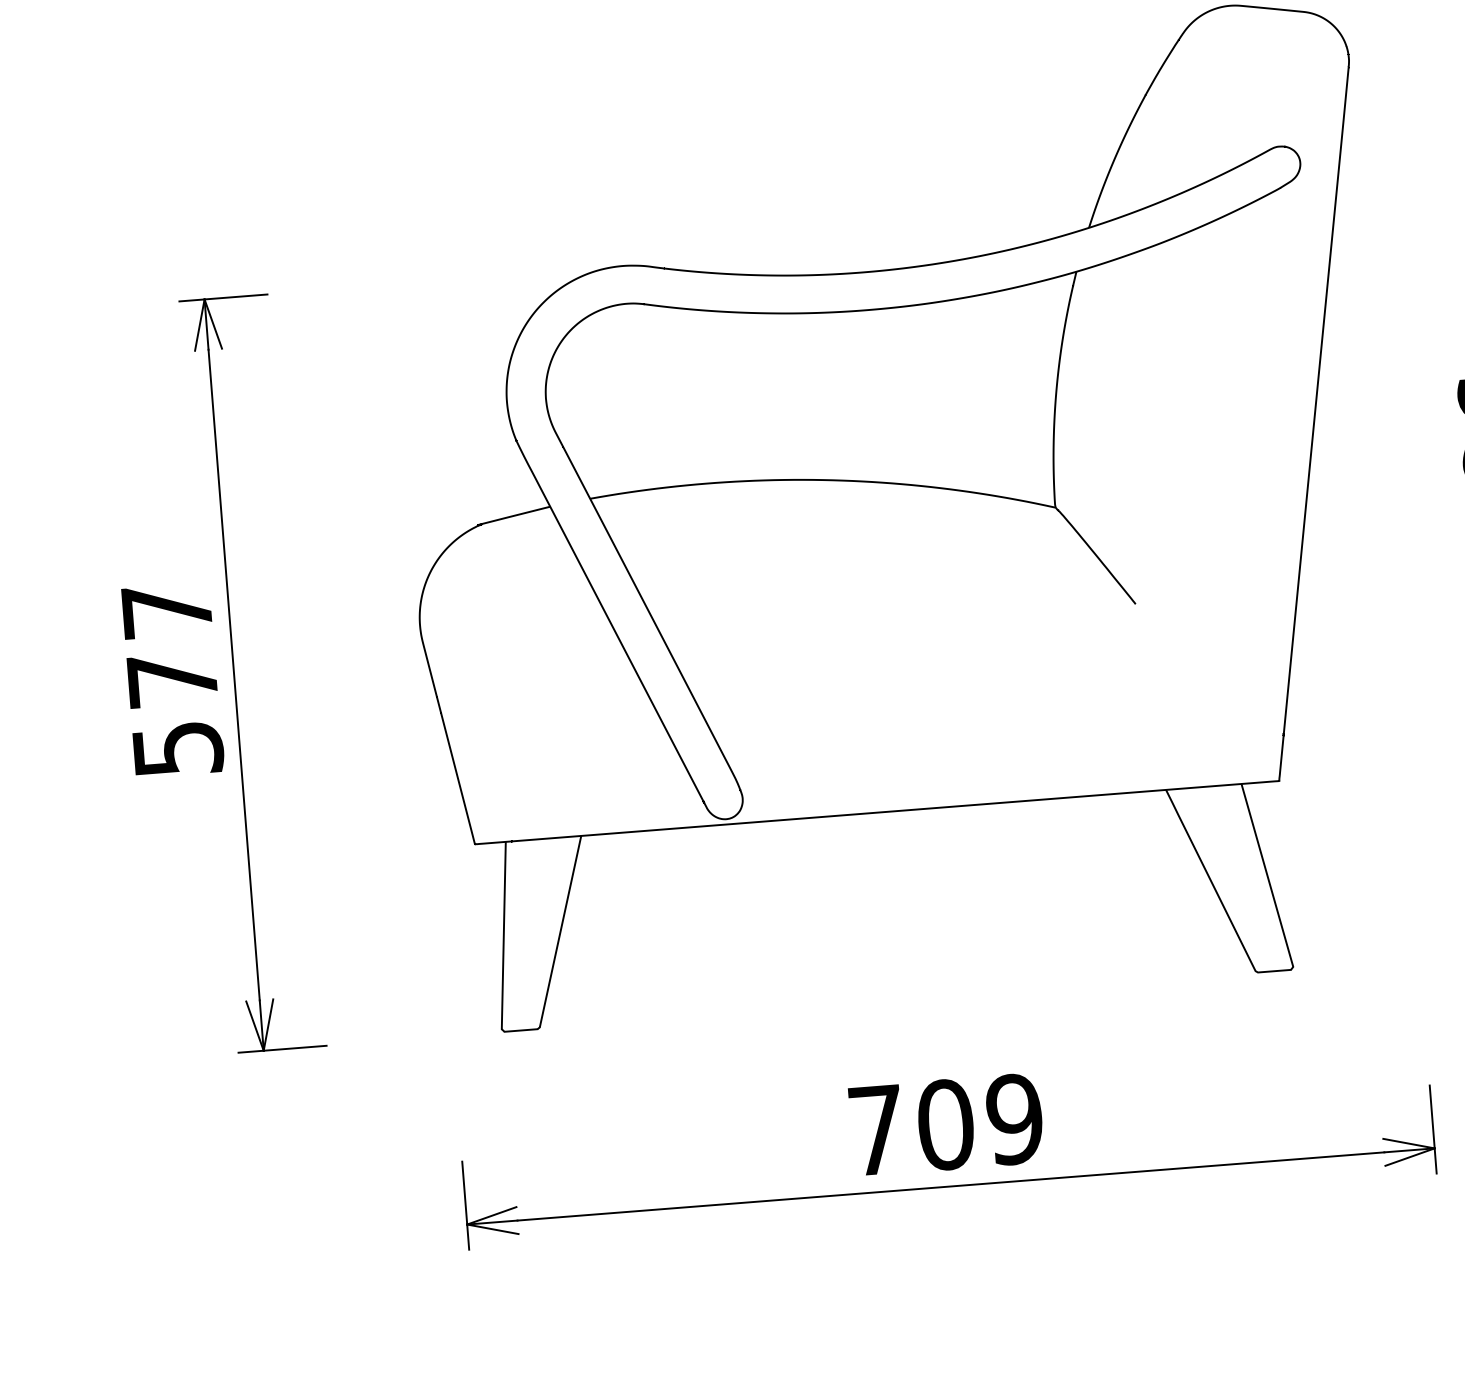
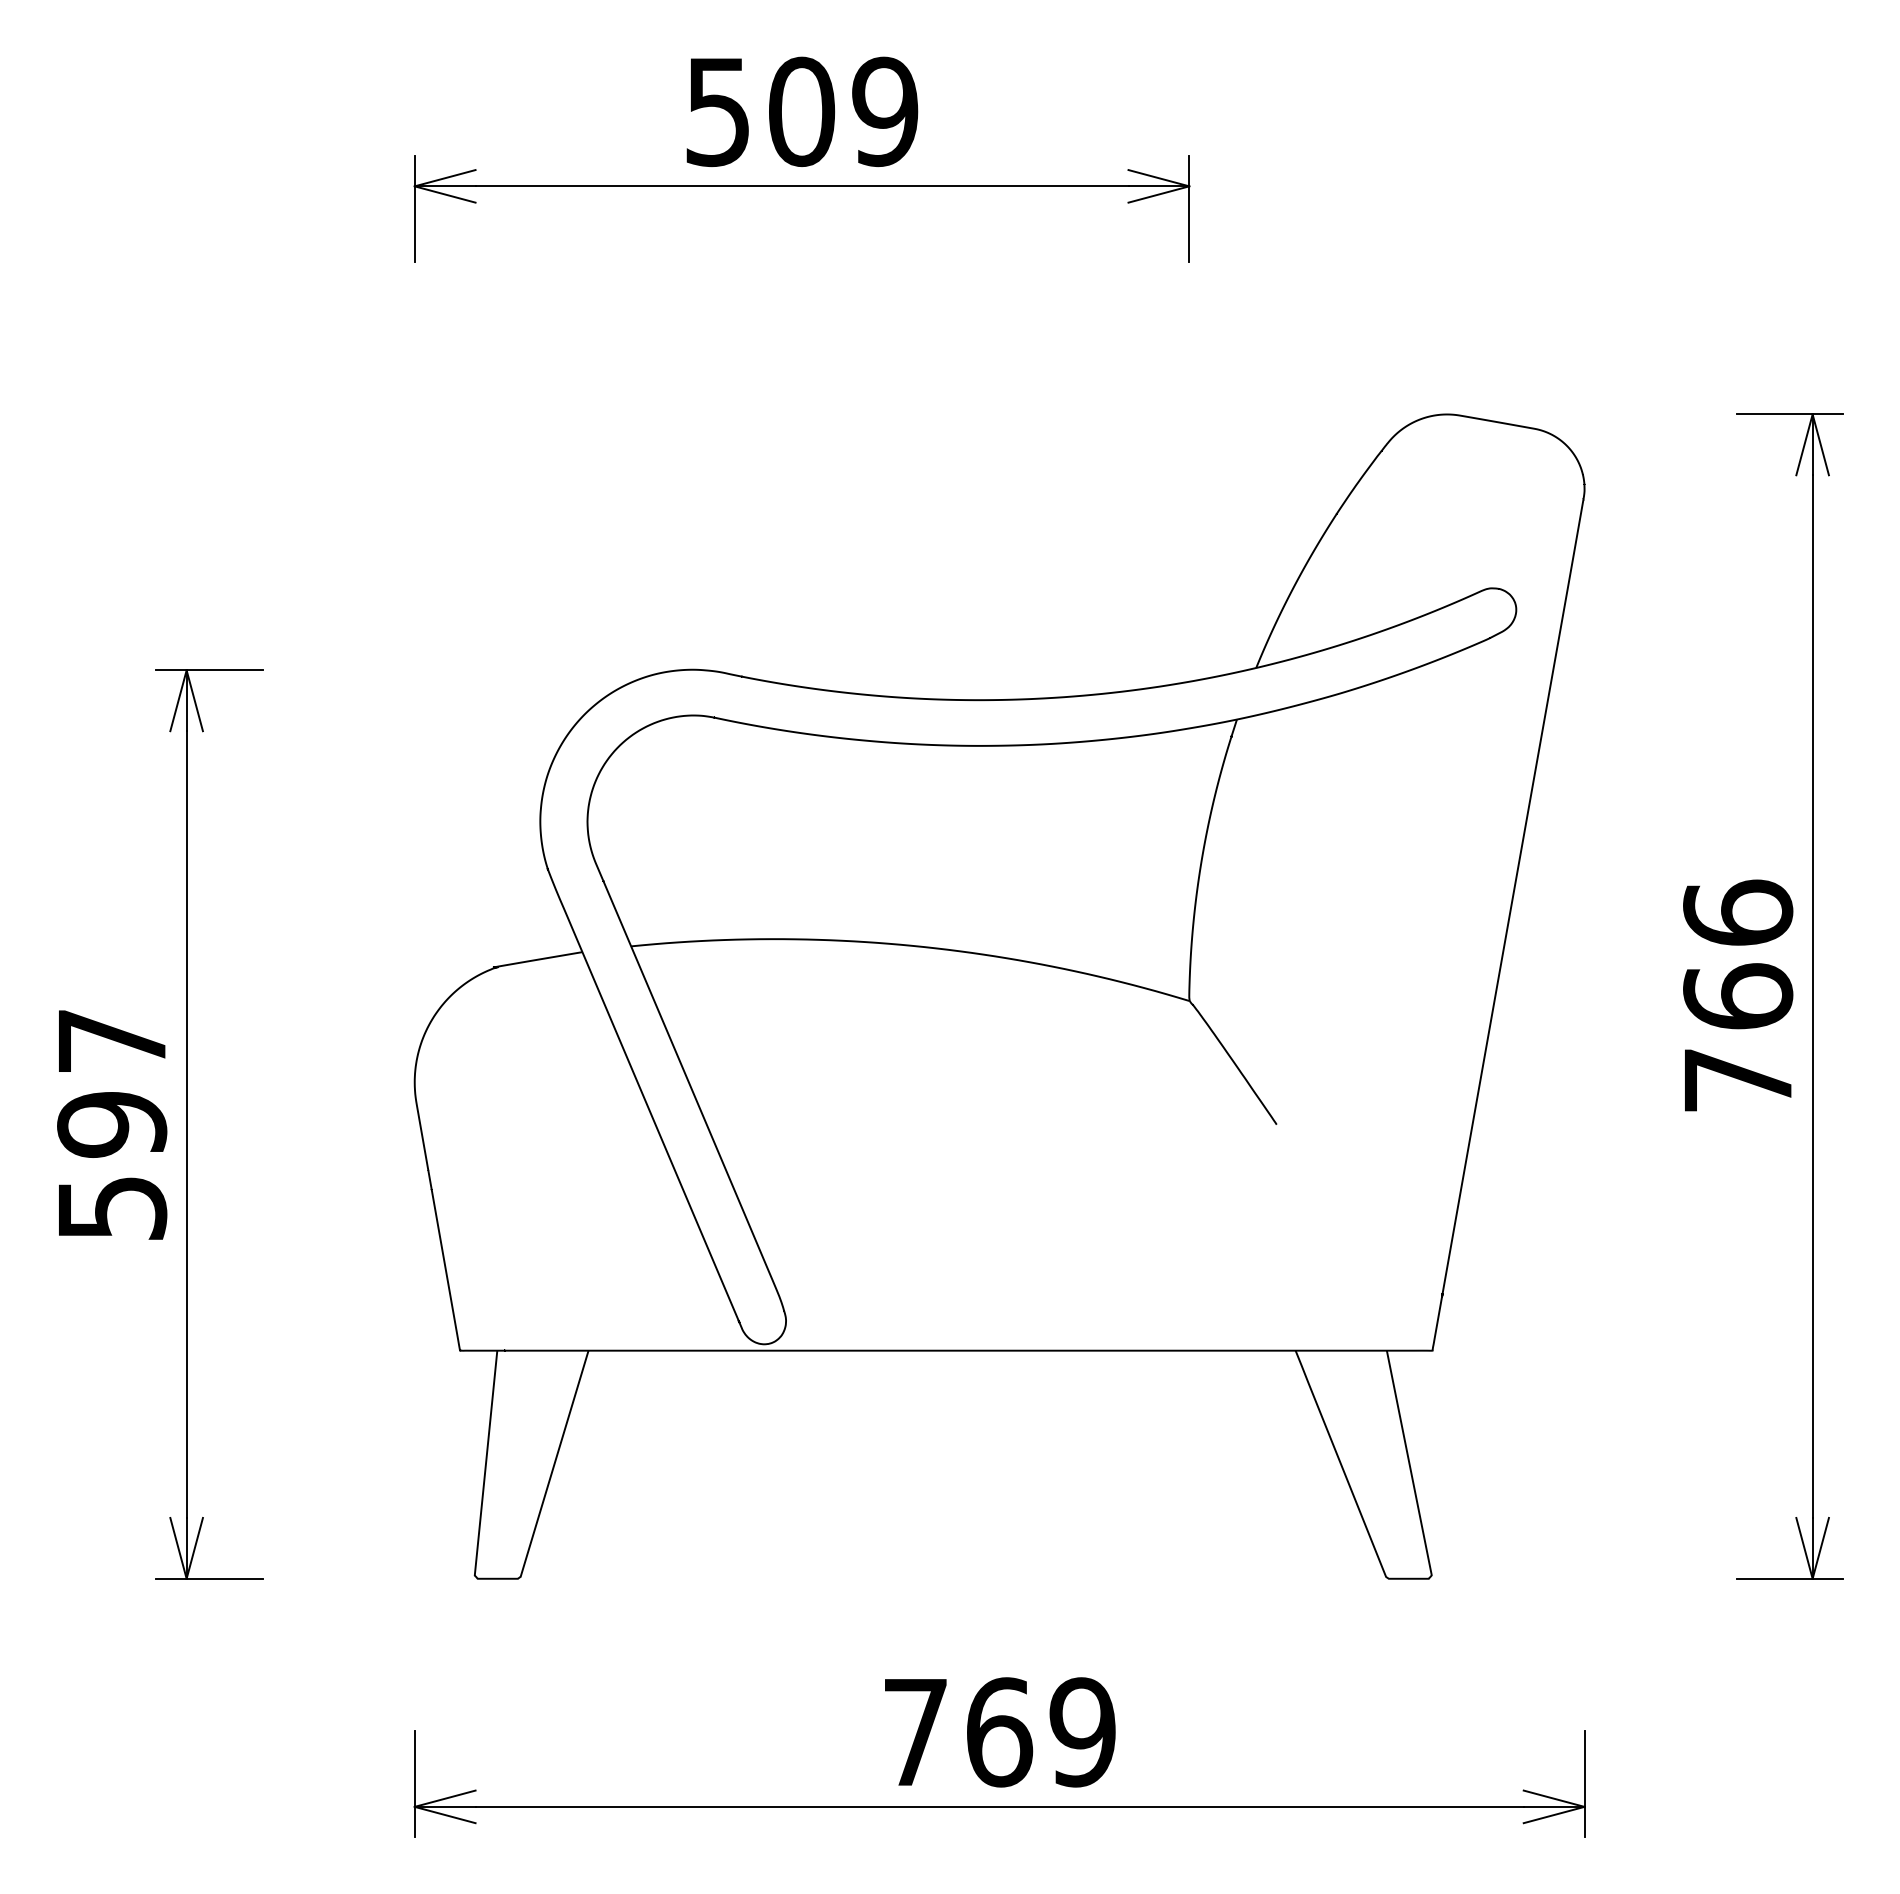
text: (172, 679) -> (112, 1124), 577 -> 597
text: (945, 1124) -> (999, 1732), 709 -> 769

